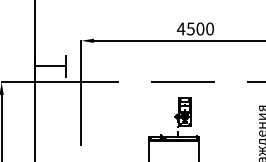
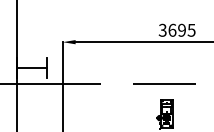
text: (194, 28) -> (176, 29), 4500 -> 3695

